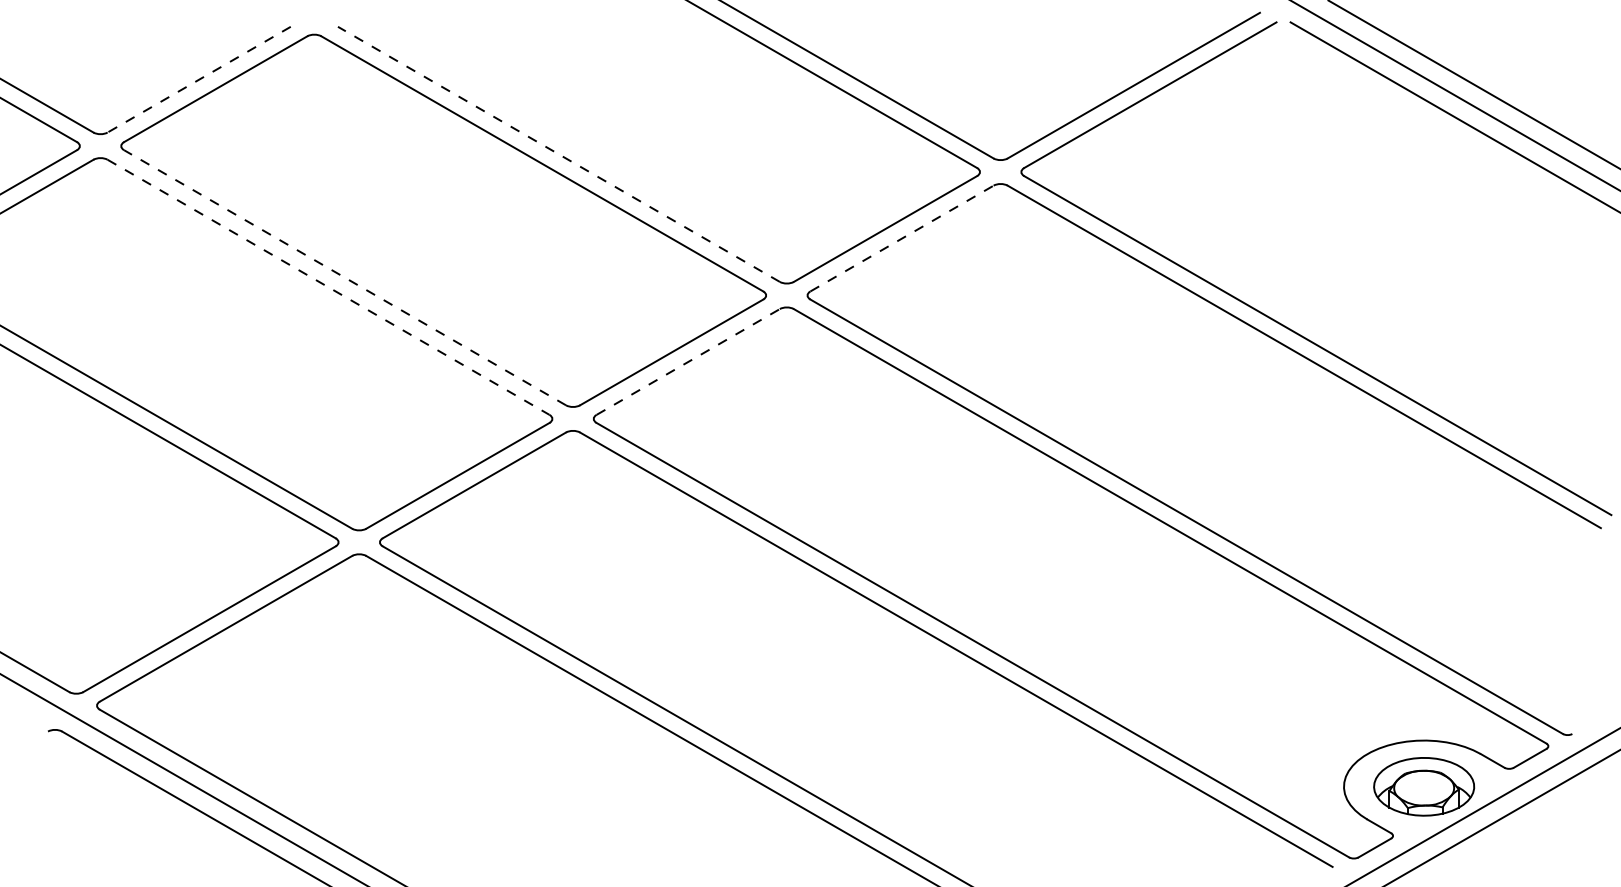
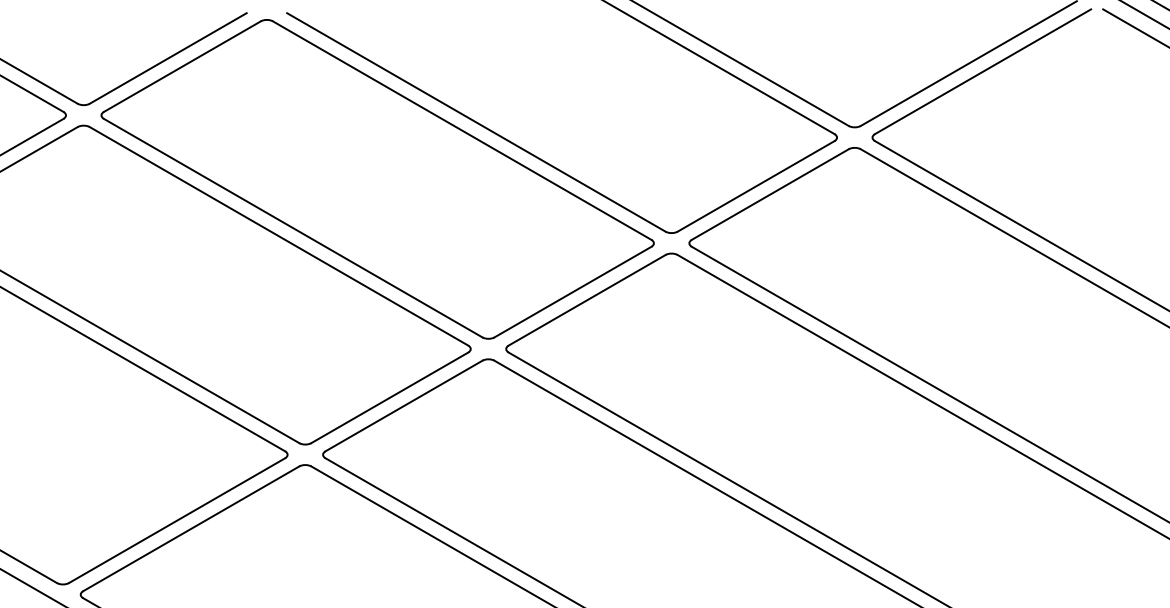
line: (199, 79) -> (168, 58), dashed -> solid
line: (558, 154) -> (476, 122), dashed -> solid
line: (902, 238) -> (770, 194), dashed -> solid
line: (344, 277) -> (292, 227), dashed -> solid
line: (328, 287) -> (278, 236), dashed -> solid
line: (688, 361) -> (587, 299), dashed -> solid

